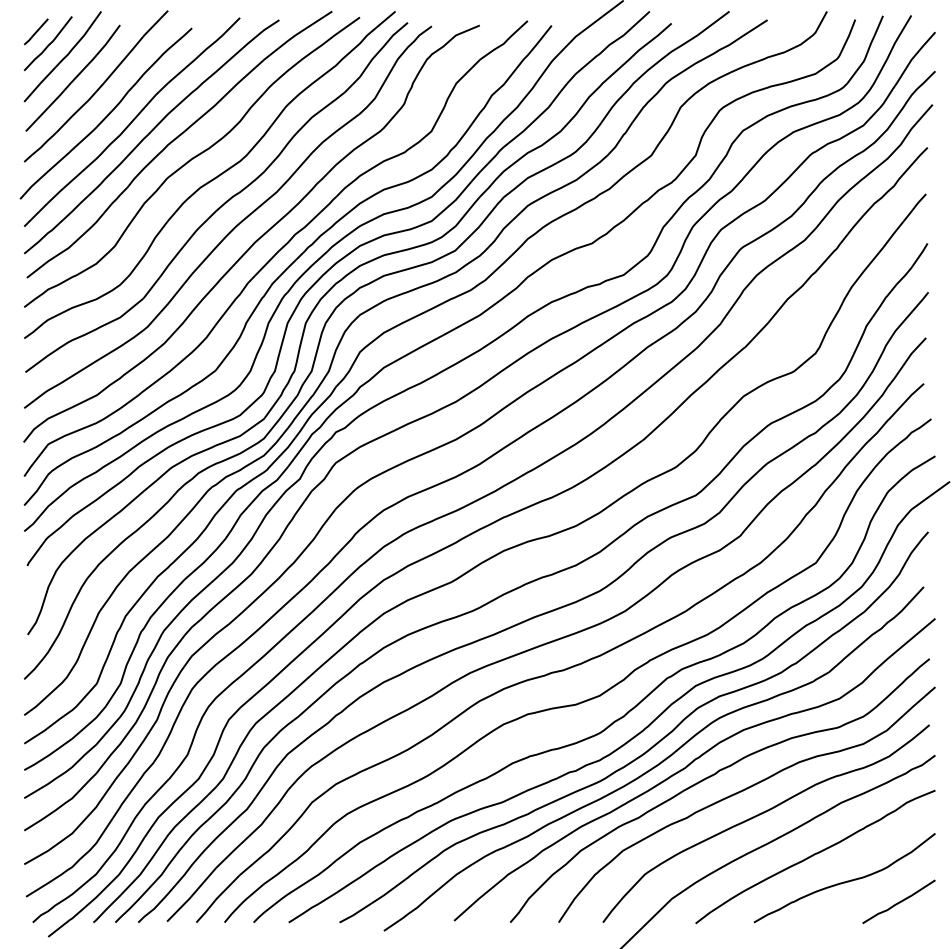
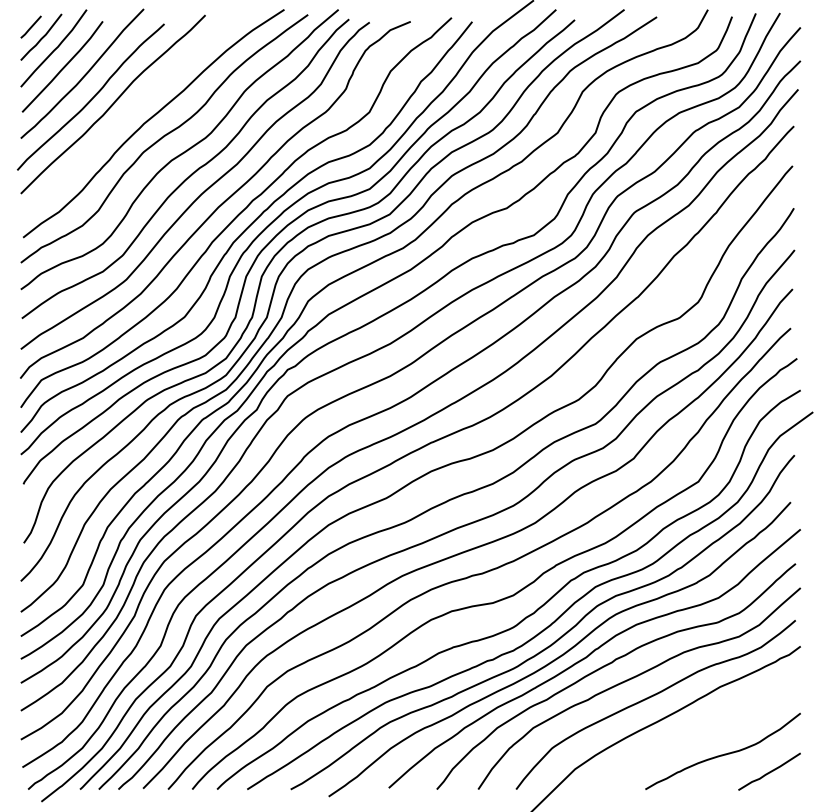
curve: (149, 134) -> (128, 114), removed
curve: (814, 855) -> (697, 732), removed

